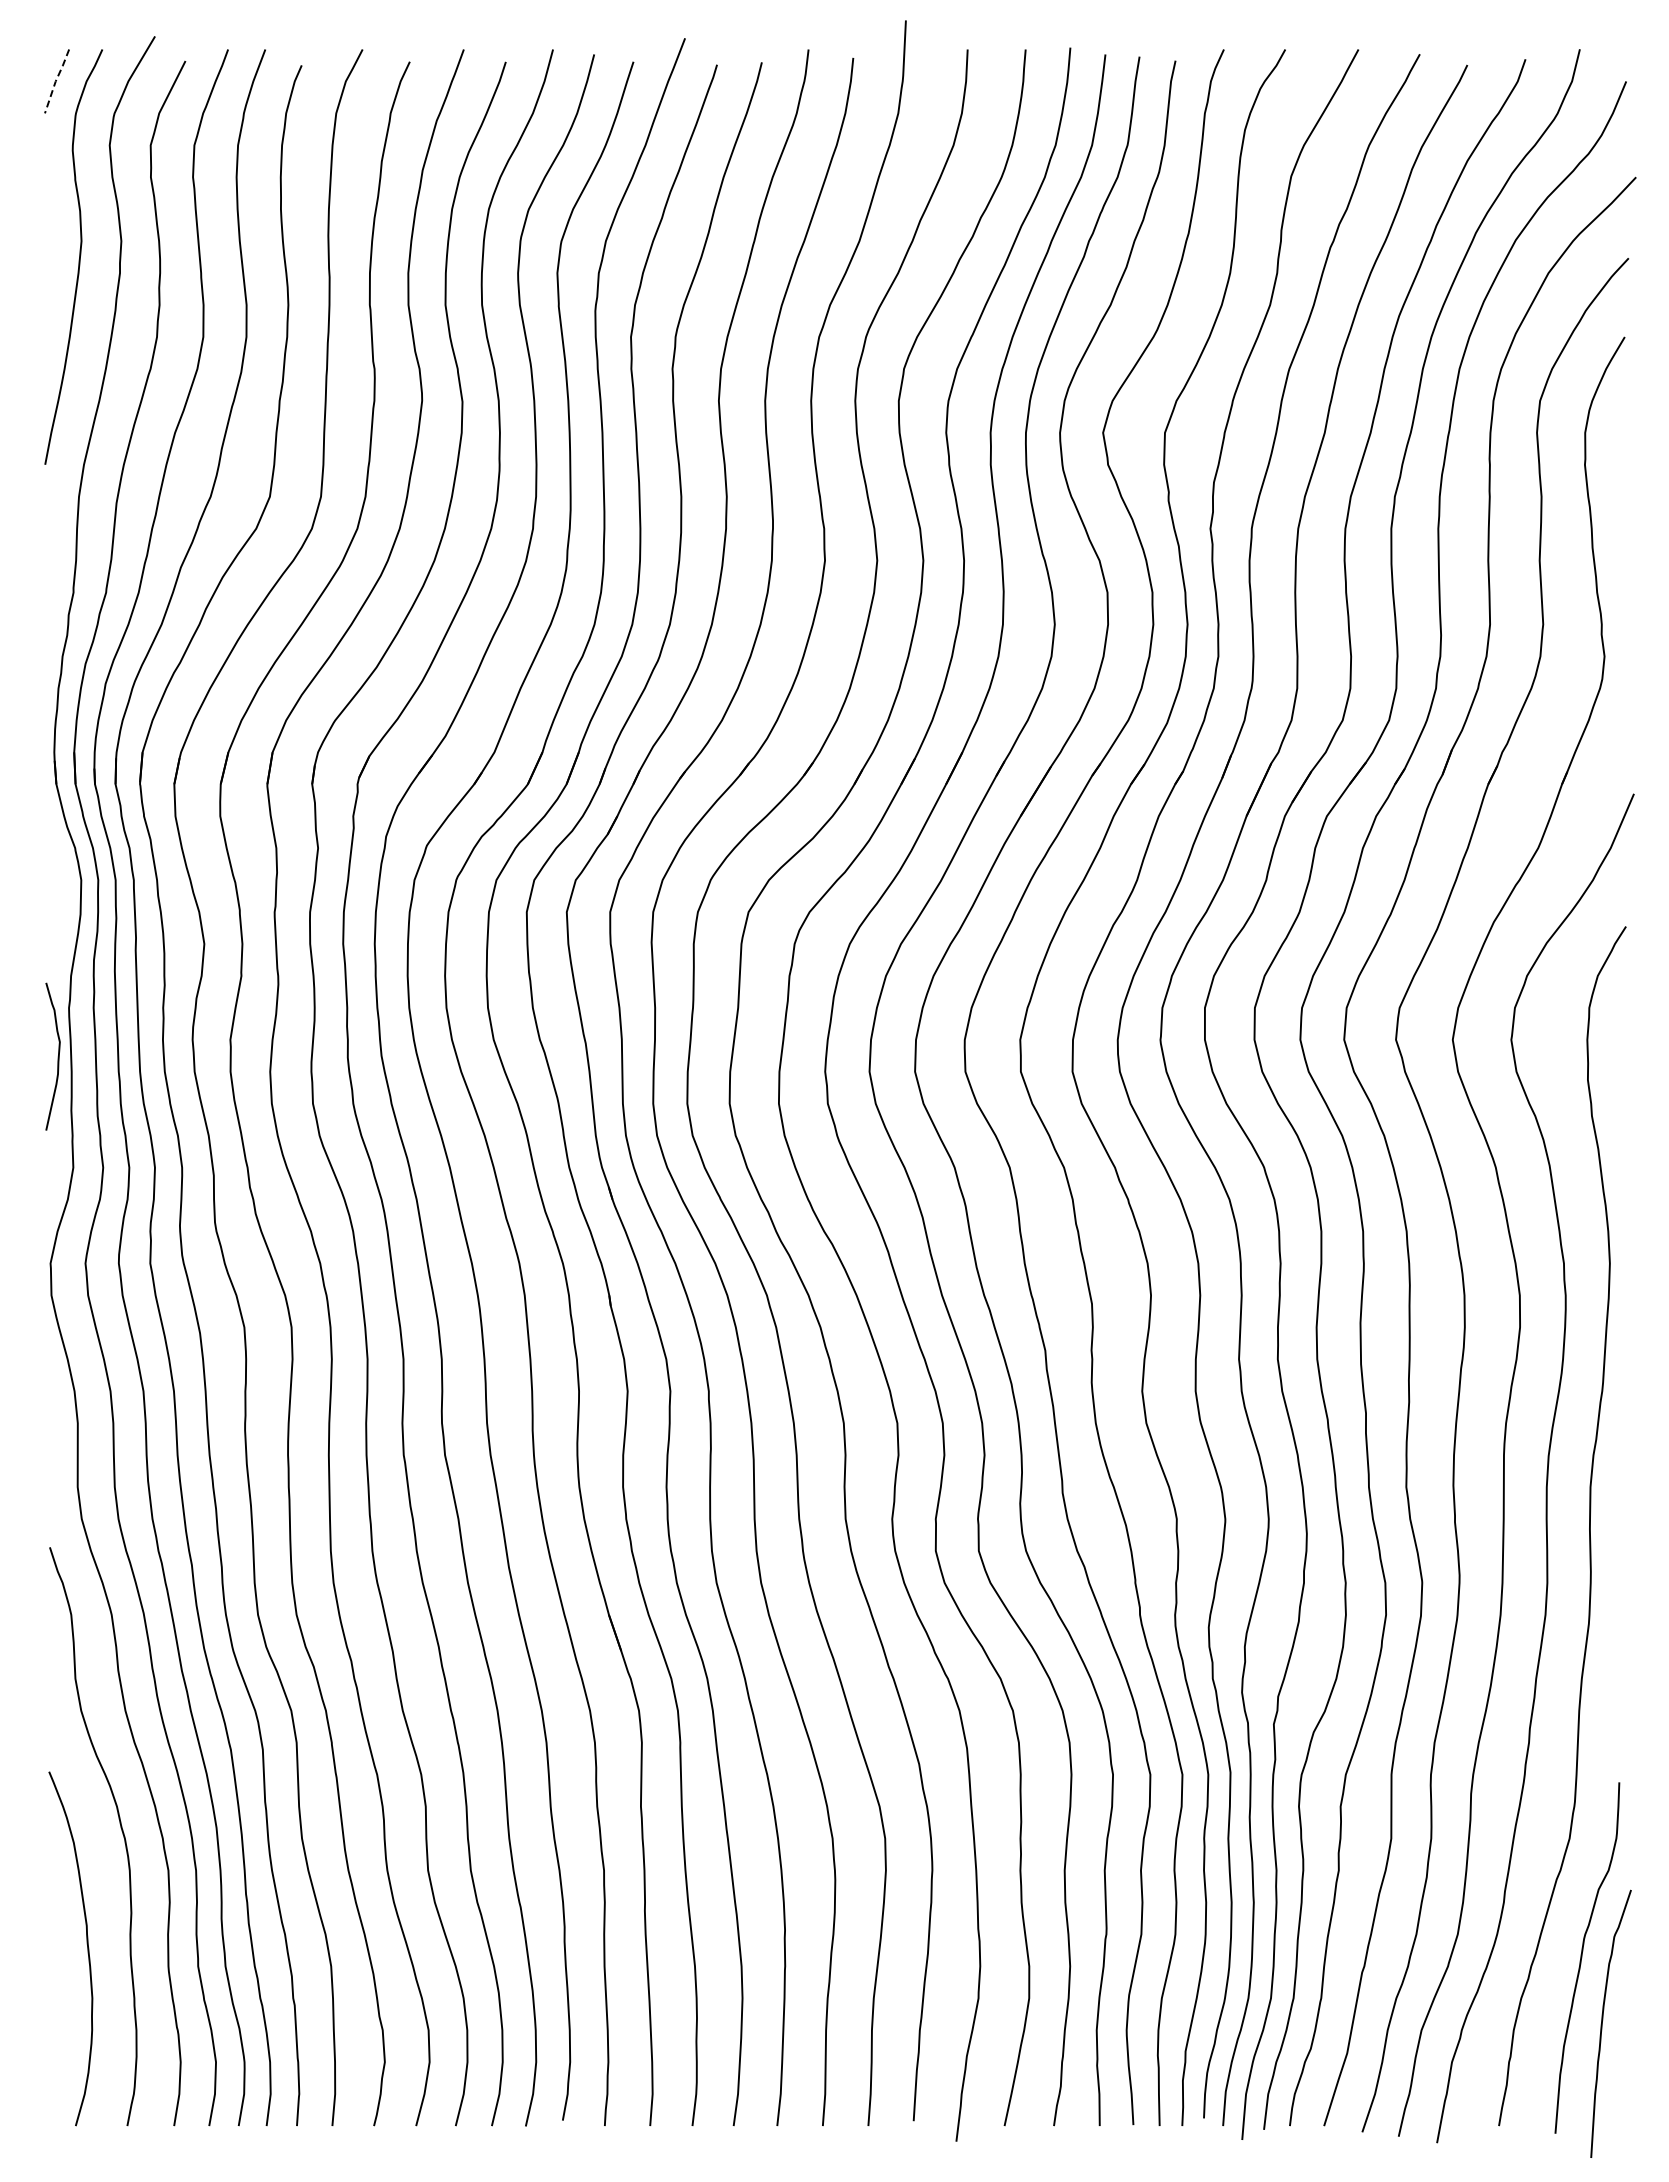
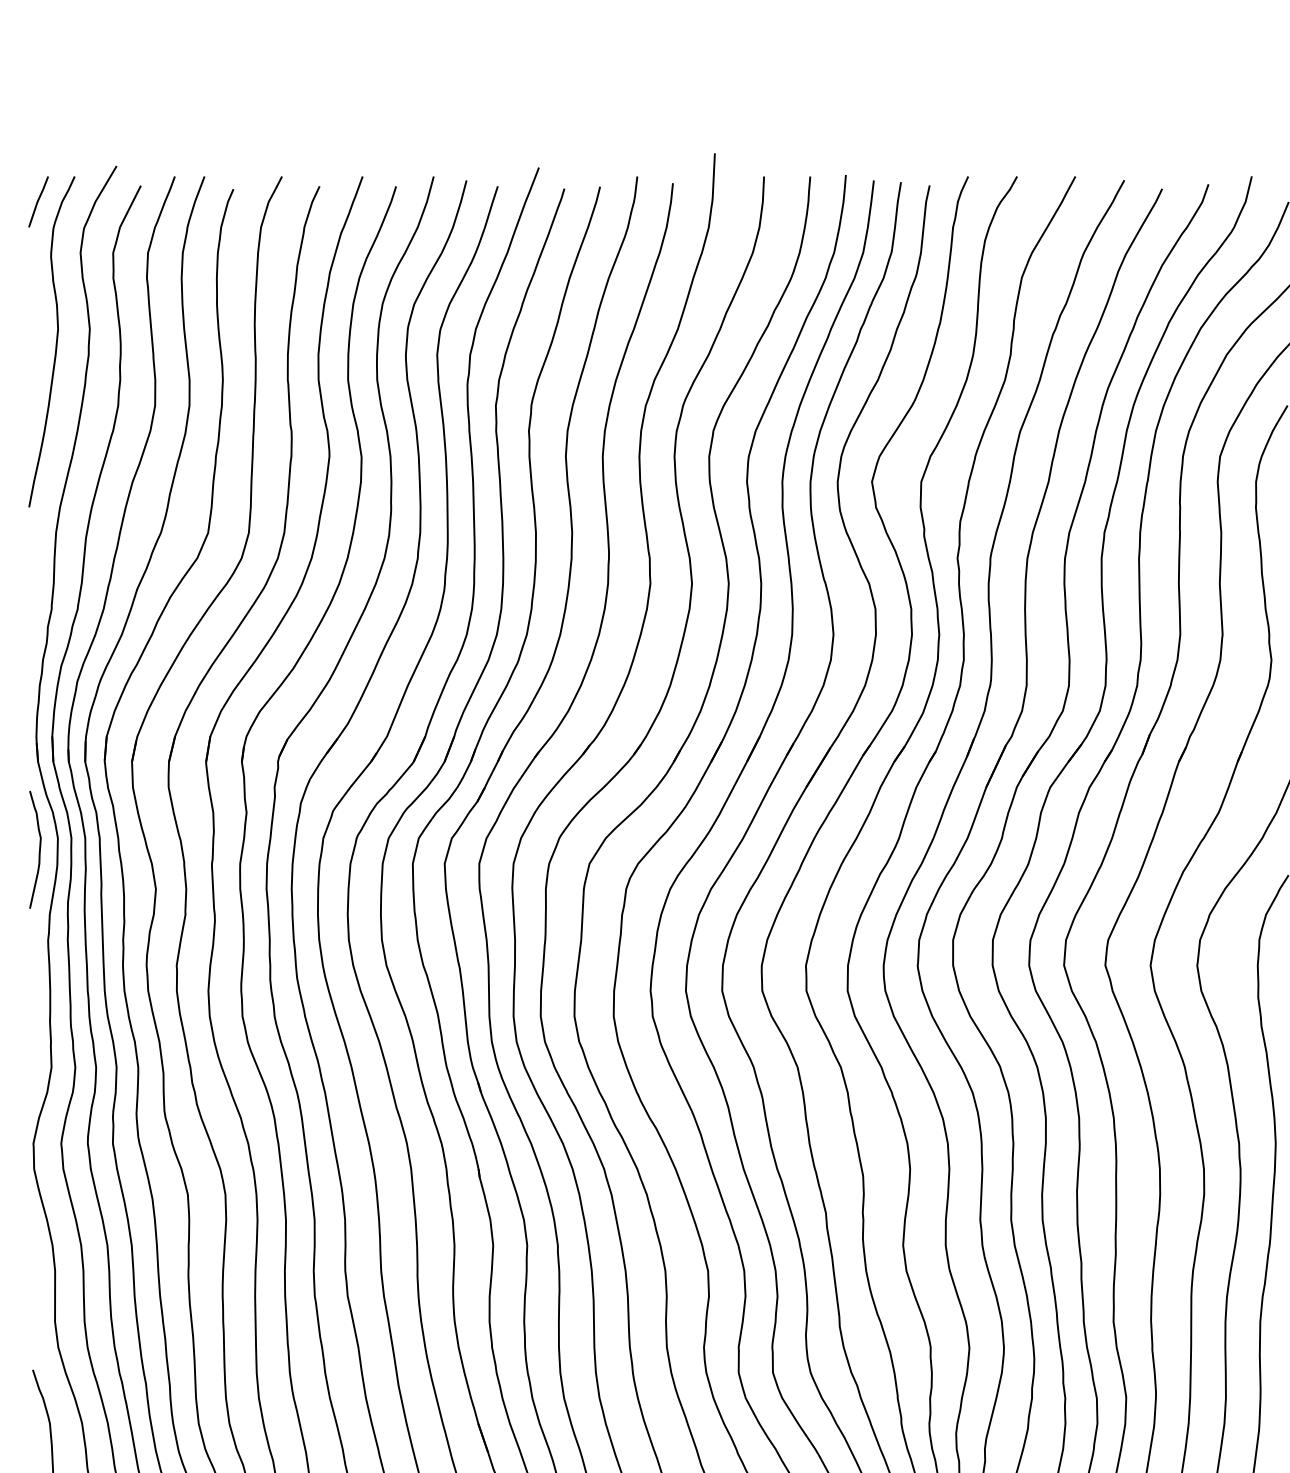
line: (55, 81) -> (37, 201), dashed -> solid
curve: (57, 1056) -> (38, 849), moved

